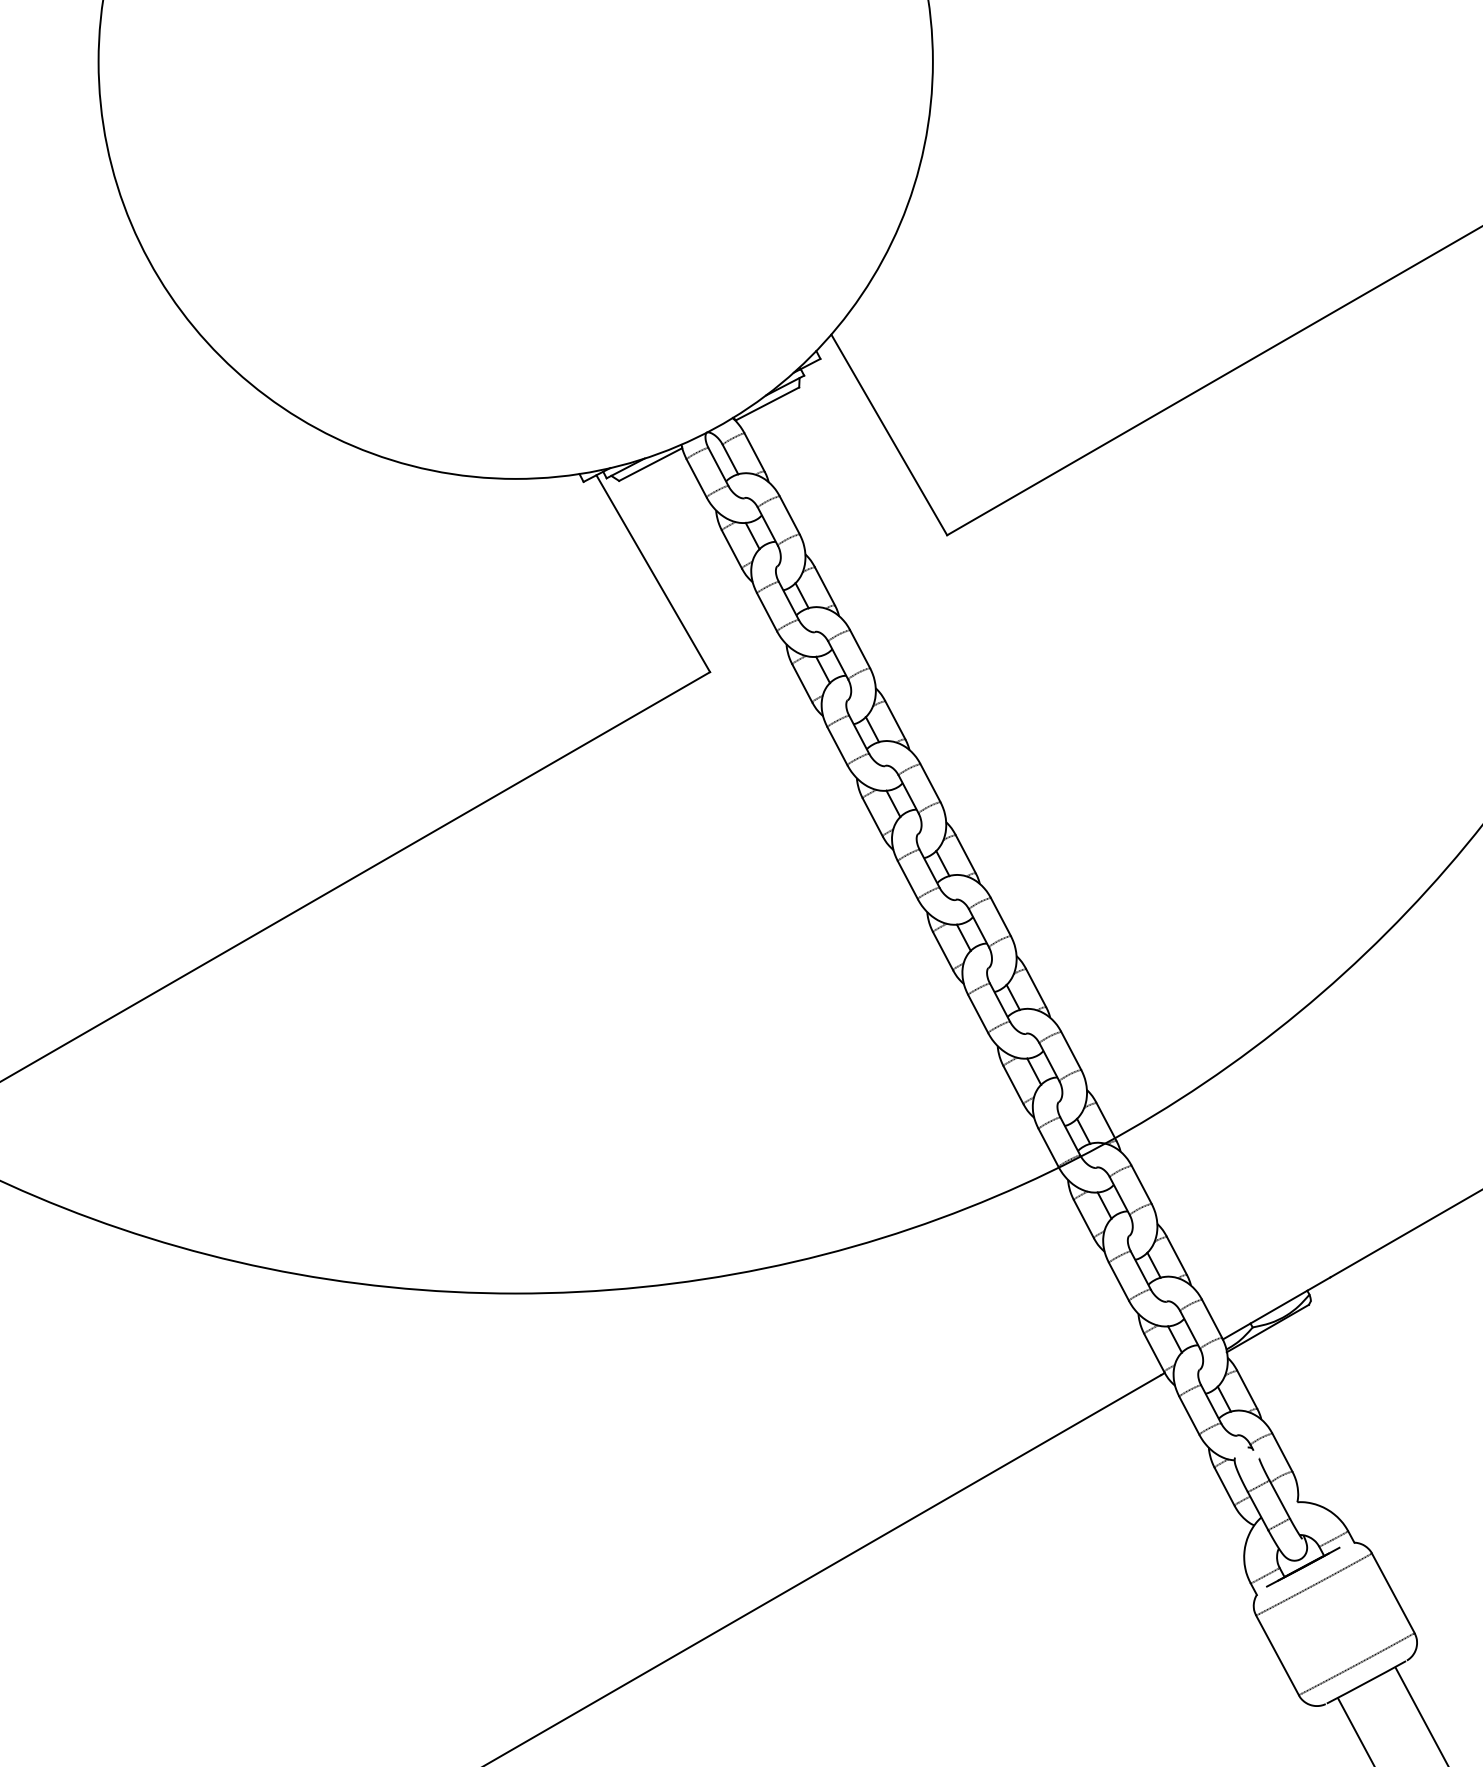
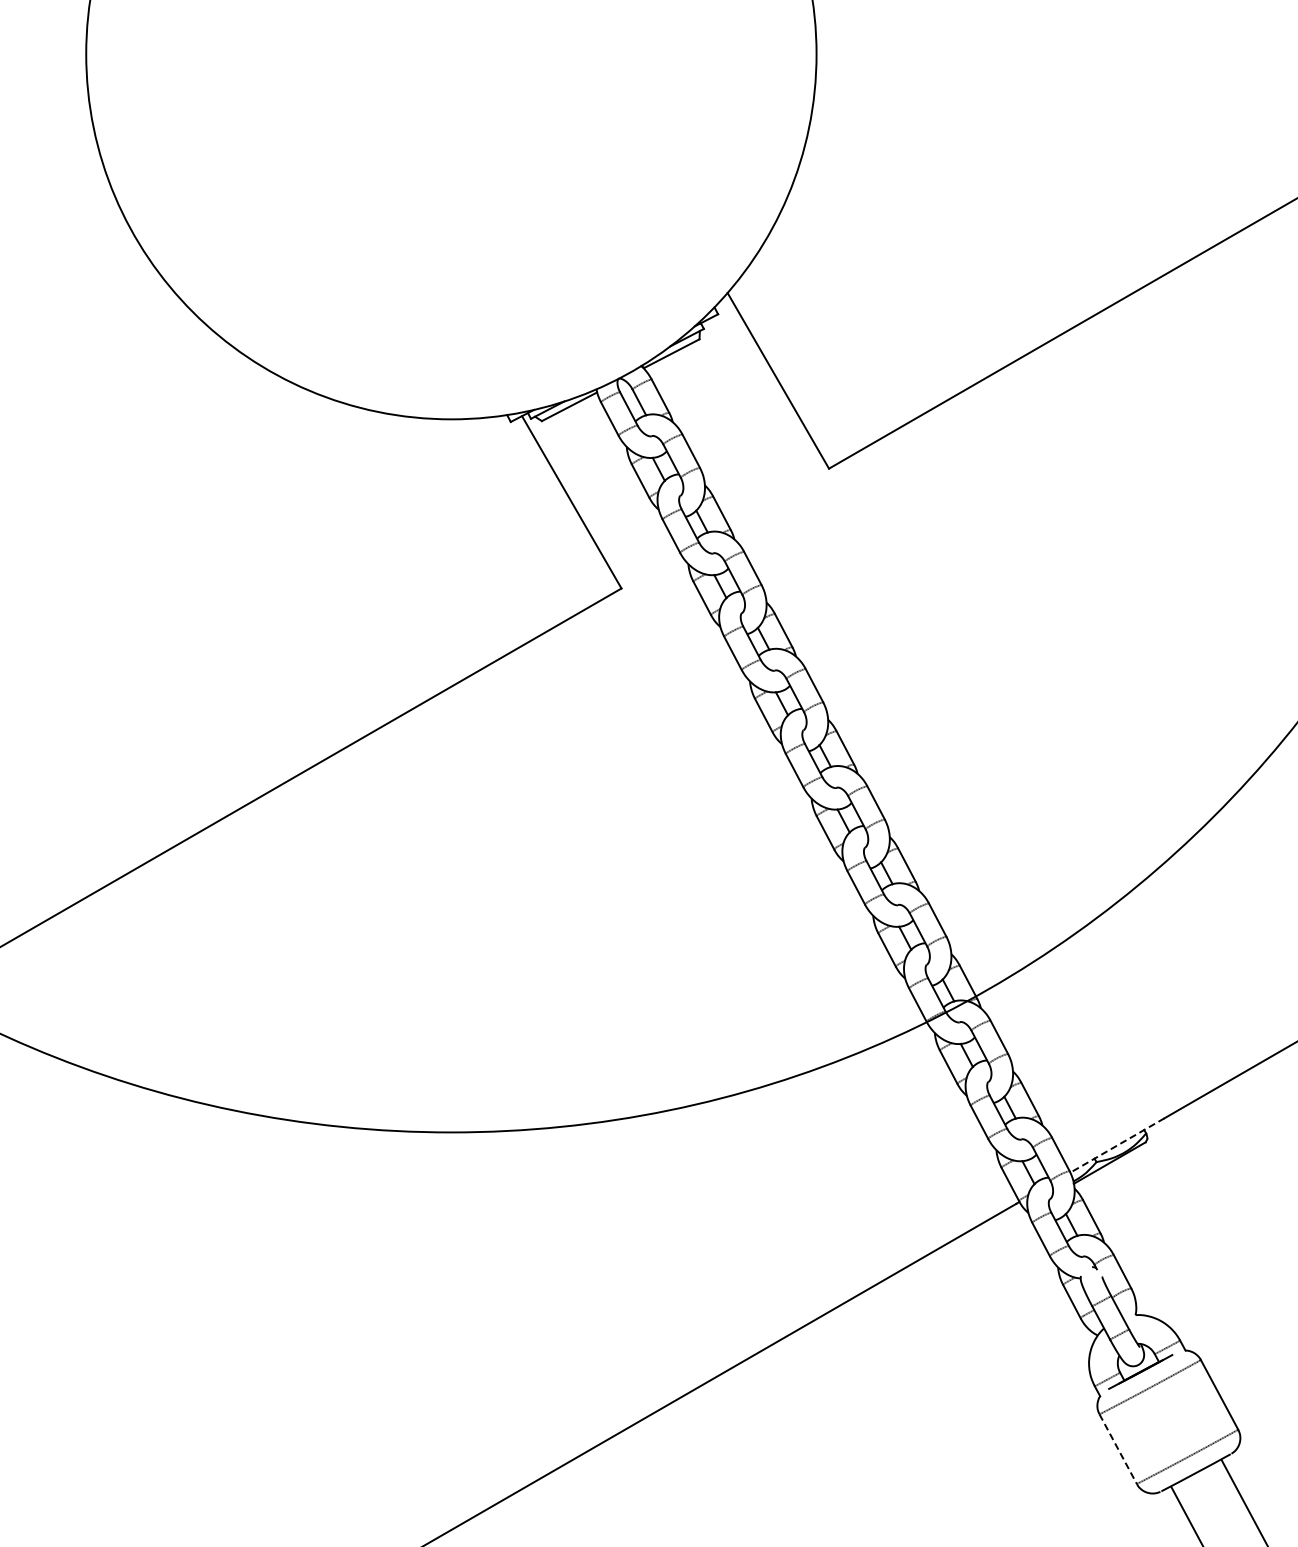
line: (1275, 1308) -> (1116, 1145), solid -> dashed
line: (1277, 1655) -> (1118, 1449), solid -> dashed

